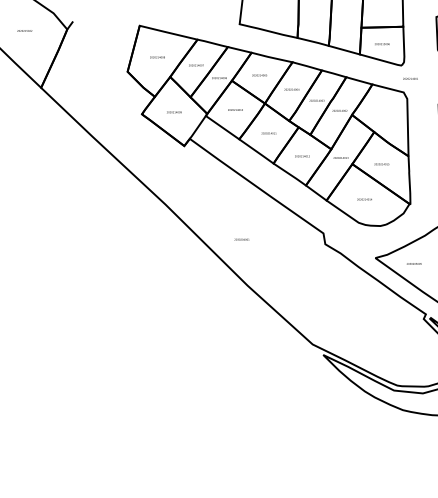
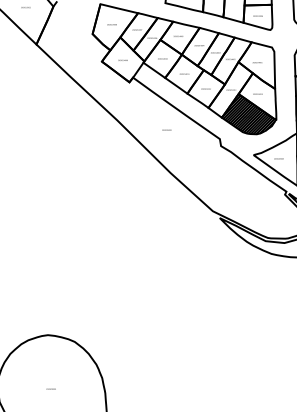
text: (410, 78) -> (257, 62), moved
hatch: (367, 195) -> (248, 114), added
text: (241, 238) -> (166, 129), moved

